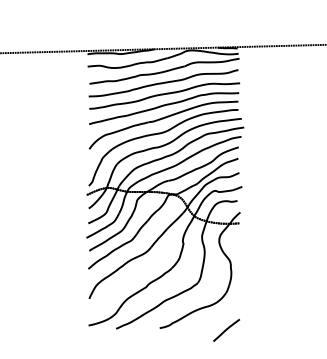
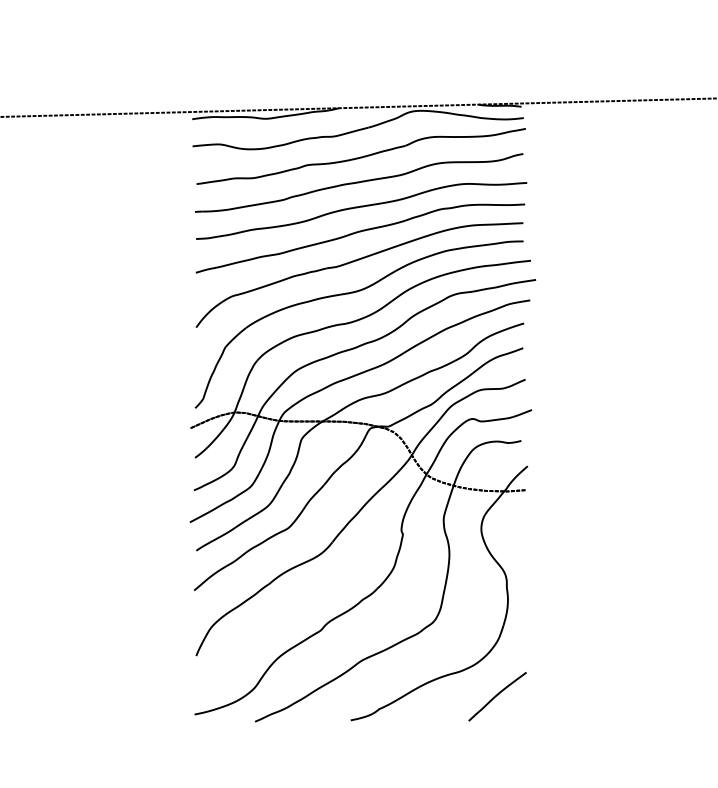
line: (226, 329) -> (497, 694), moved

